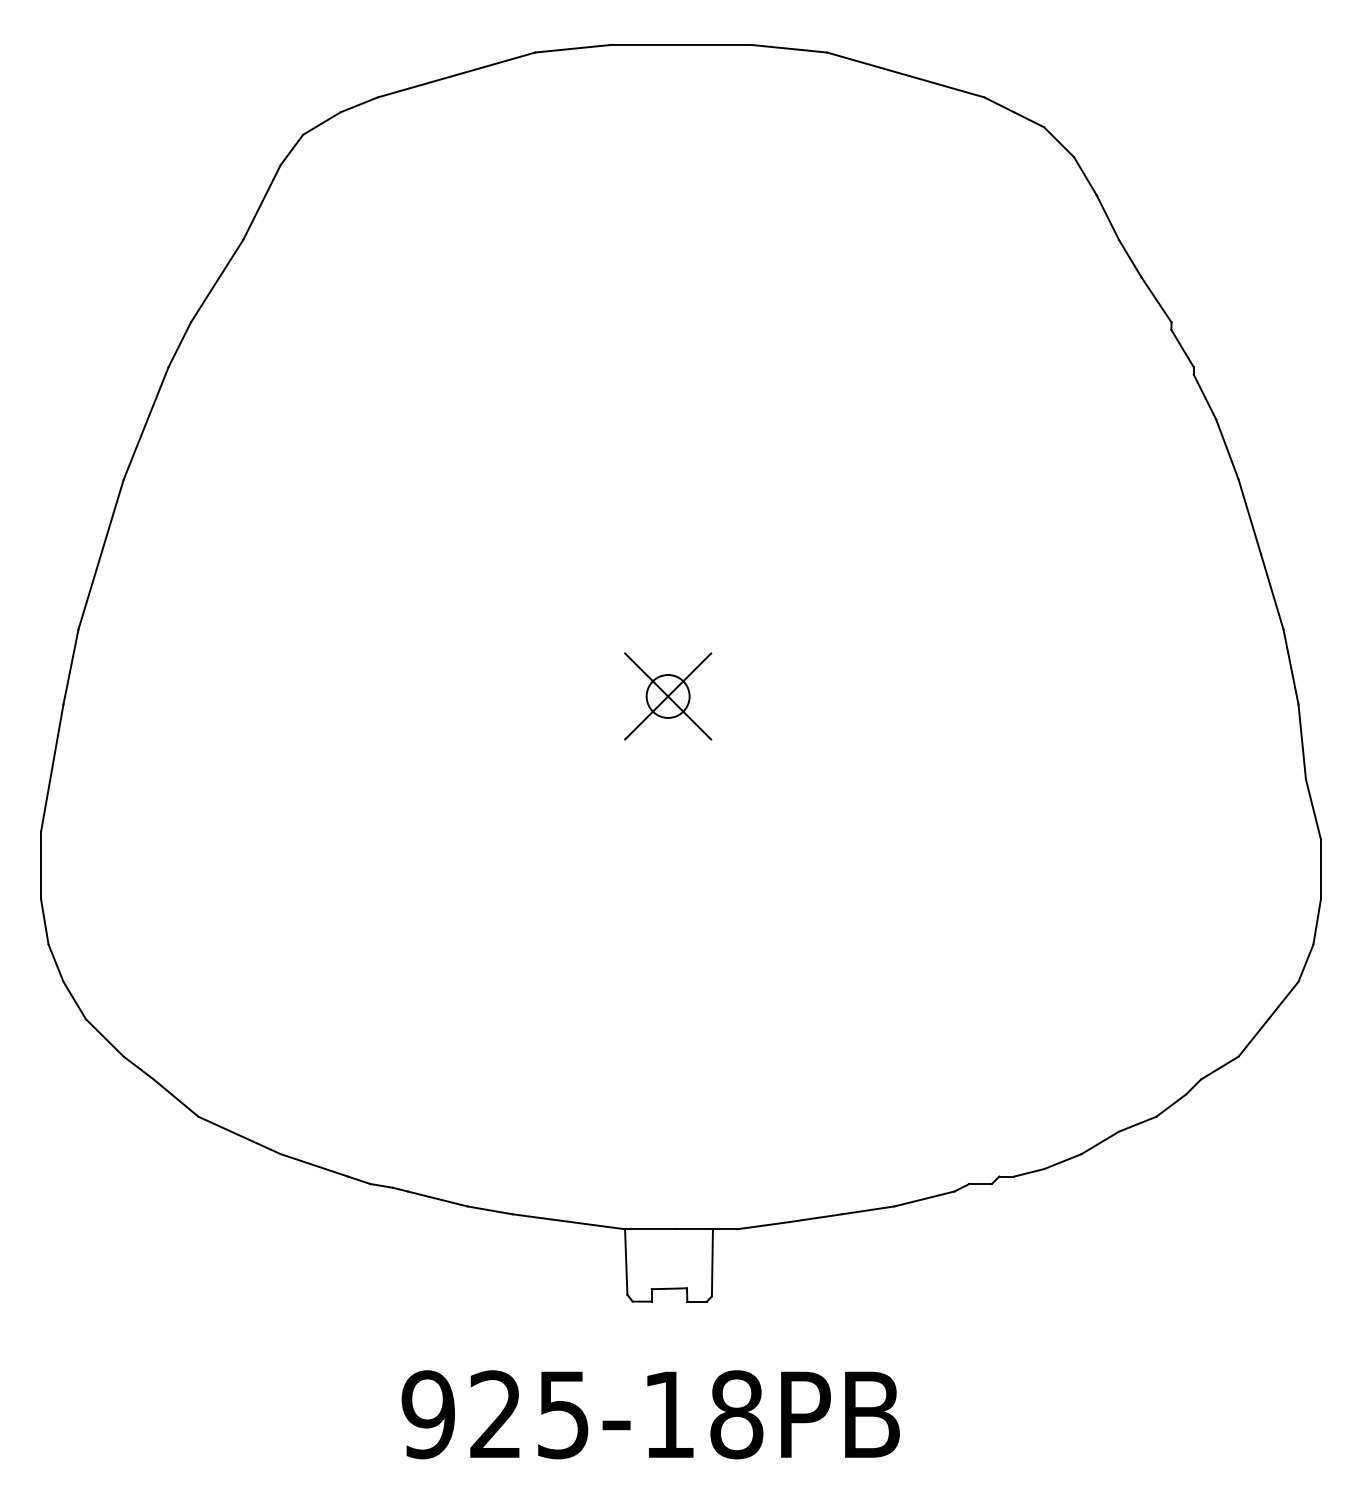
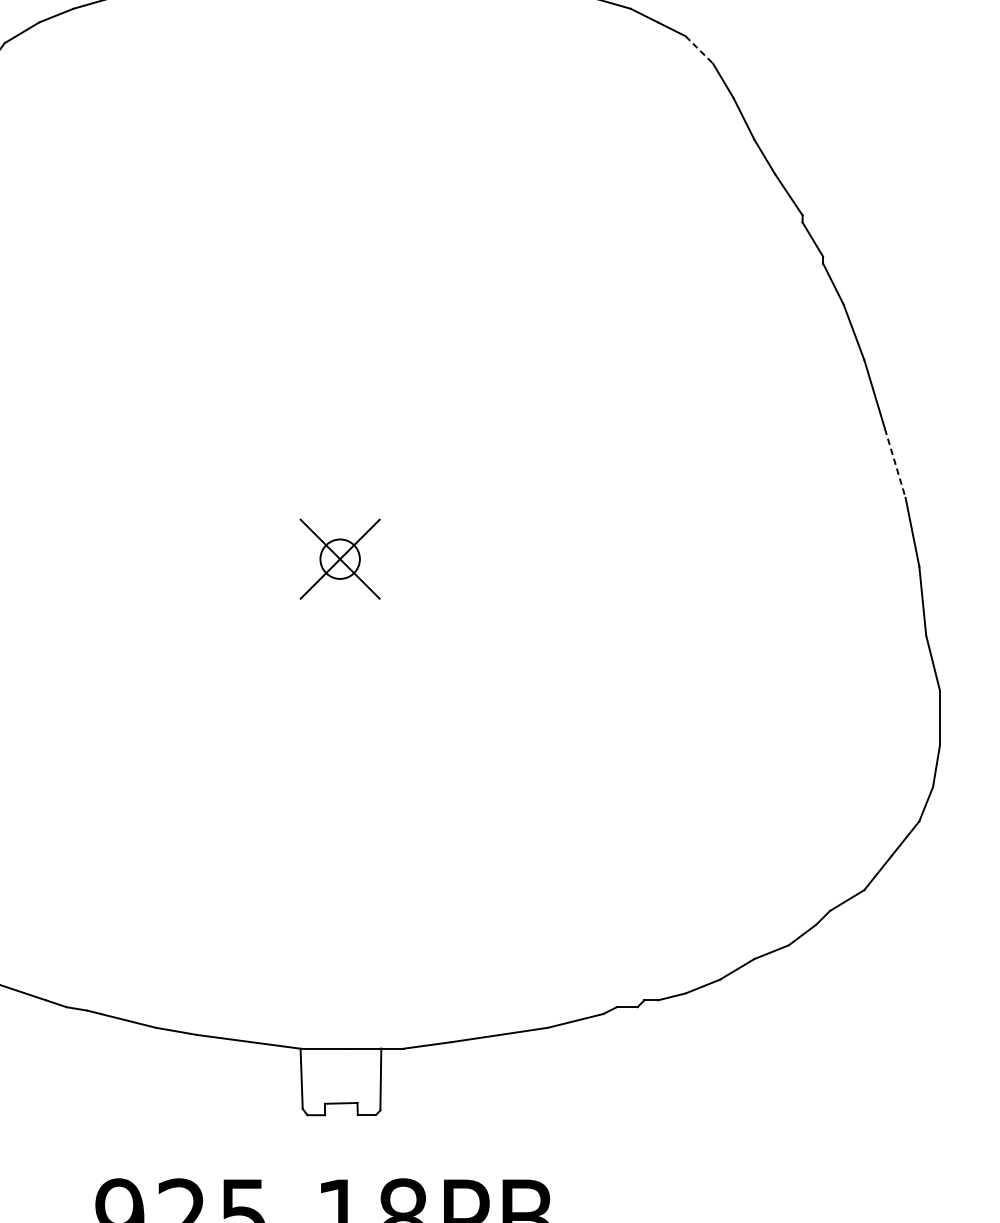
line: (1059, 142) -> (699, 50), solid -> dashed
line: (1272, 592) -> (895, 463), solid -> dashed

